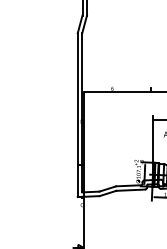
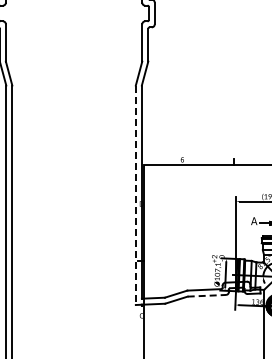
line: (77, 115) -> (135, 195), solid -> dashed
line: (131, 189) -> (207, 295), solid -> dashed

